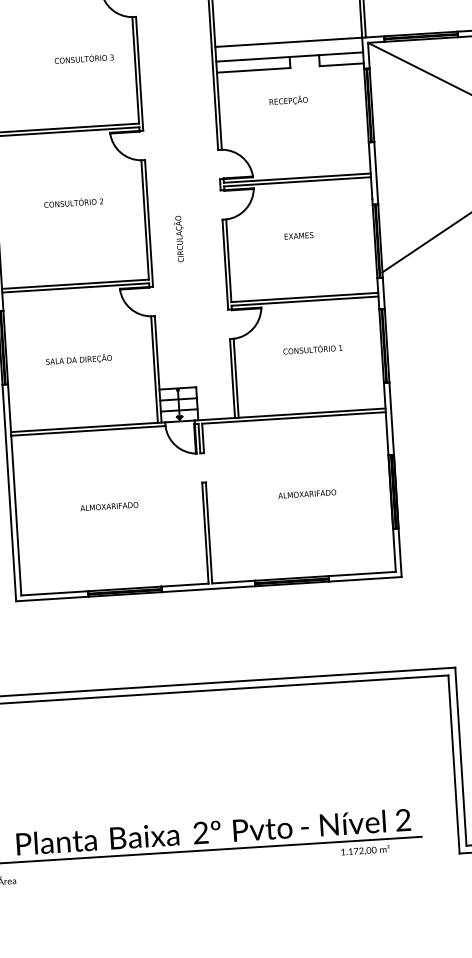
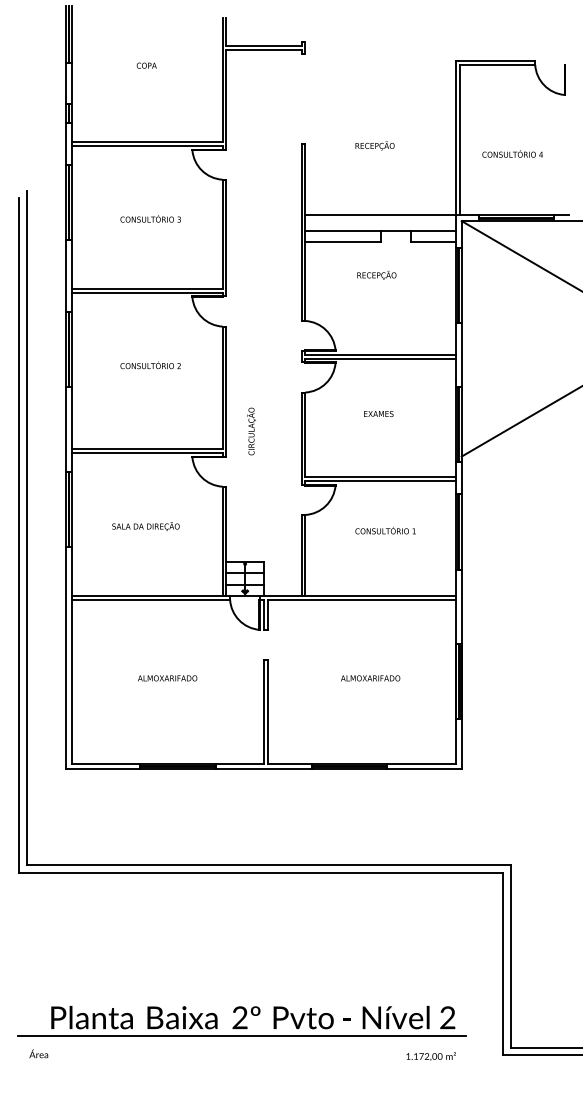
text: (84, 58) -> (150, 218), moved
text: (179, 239) -> (251, 431), moved
text: (364, 850) -> (430, 1056), moved

